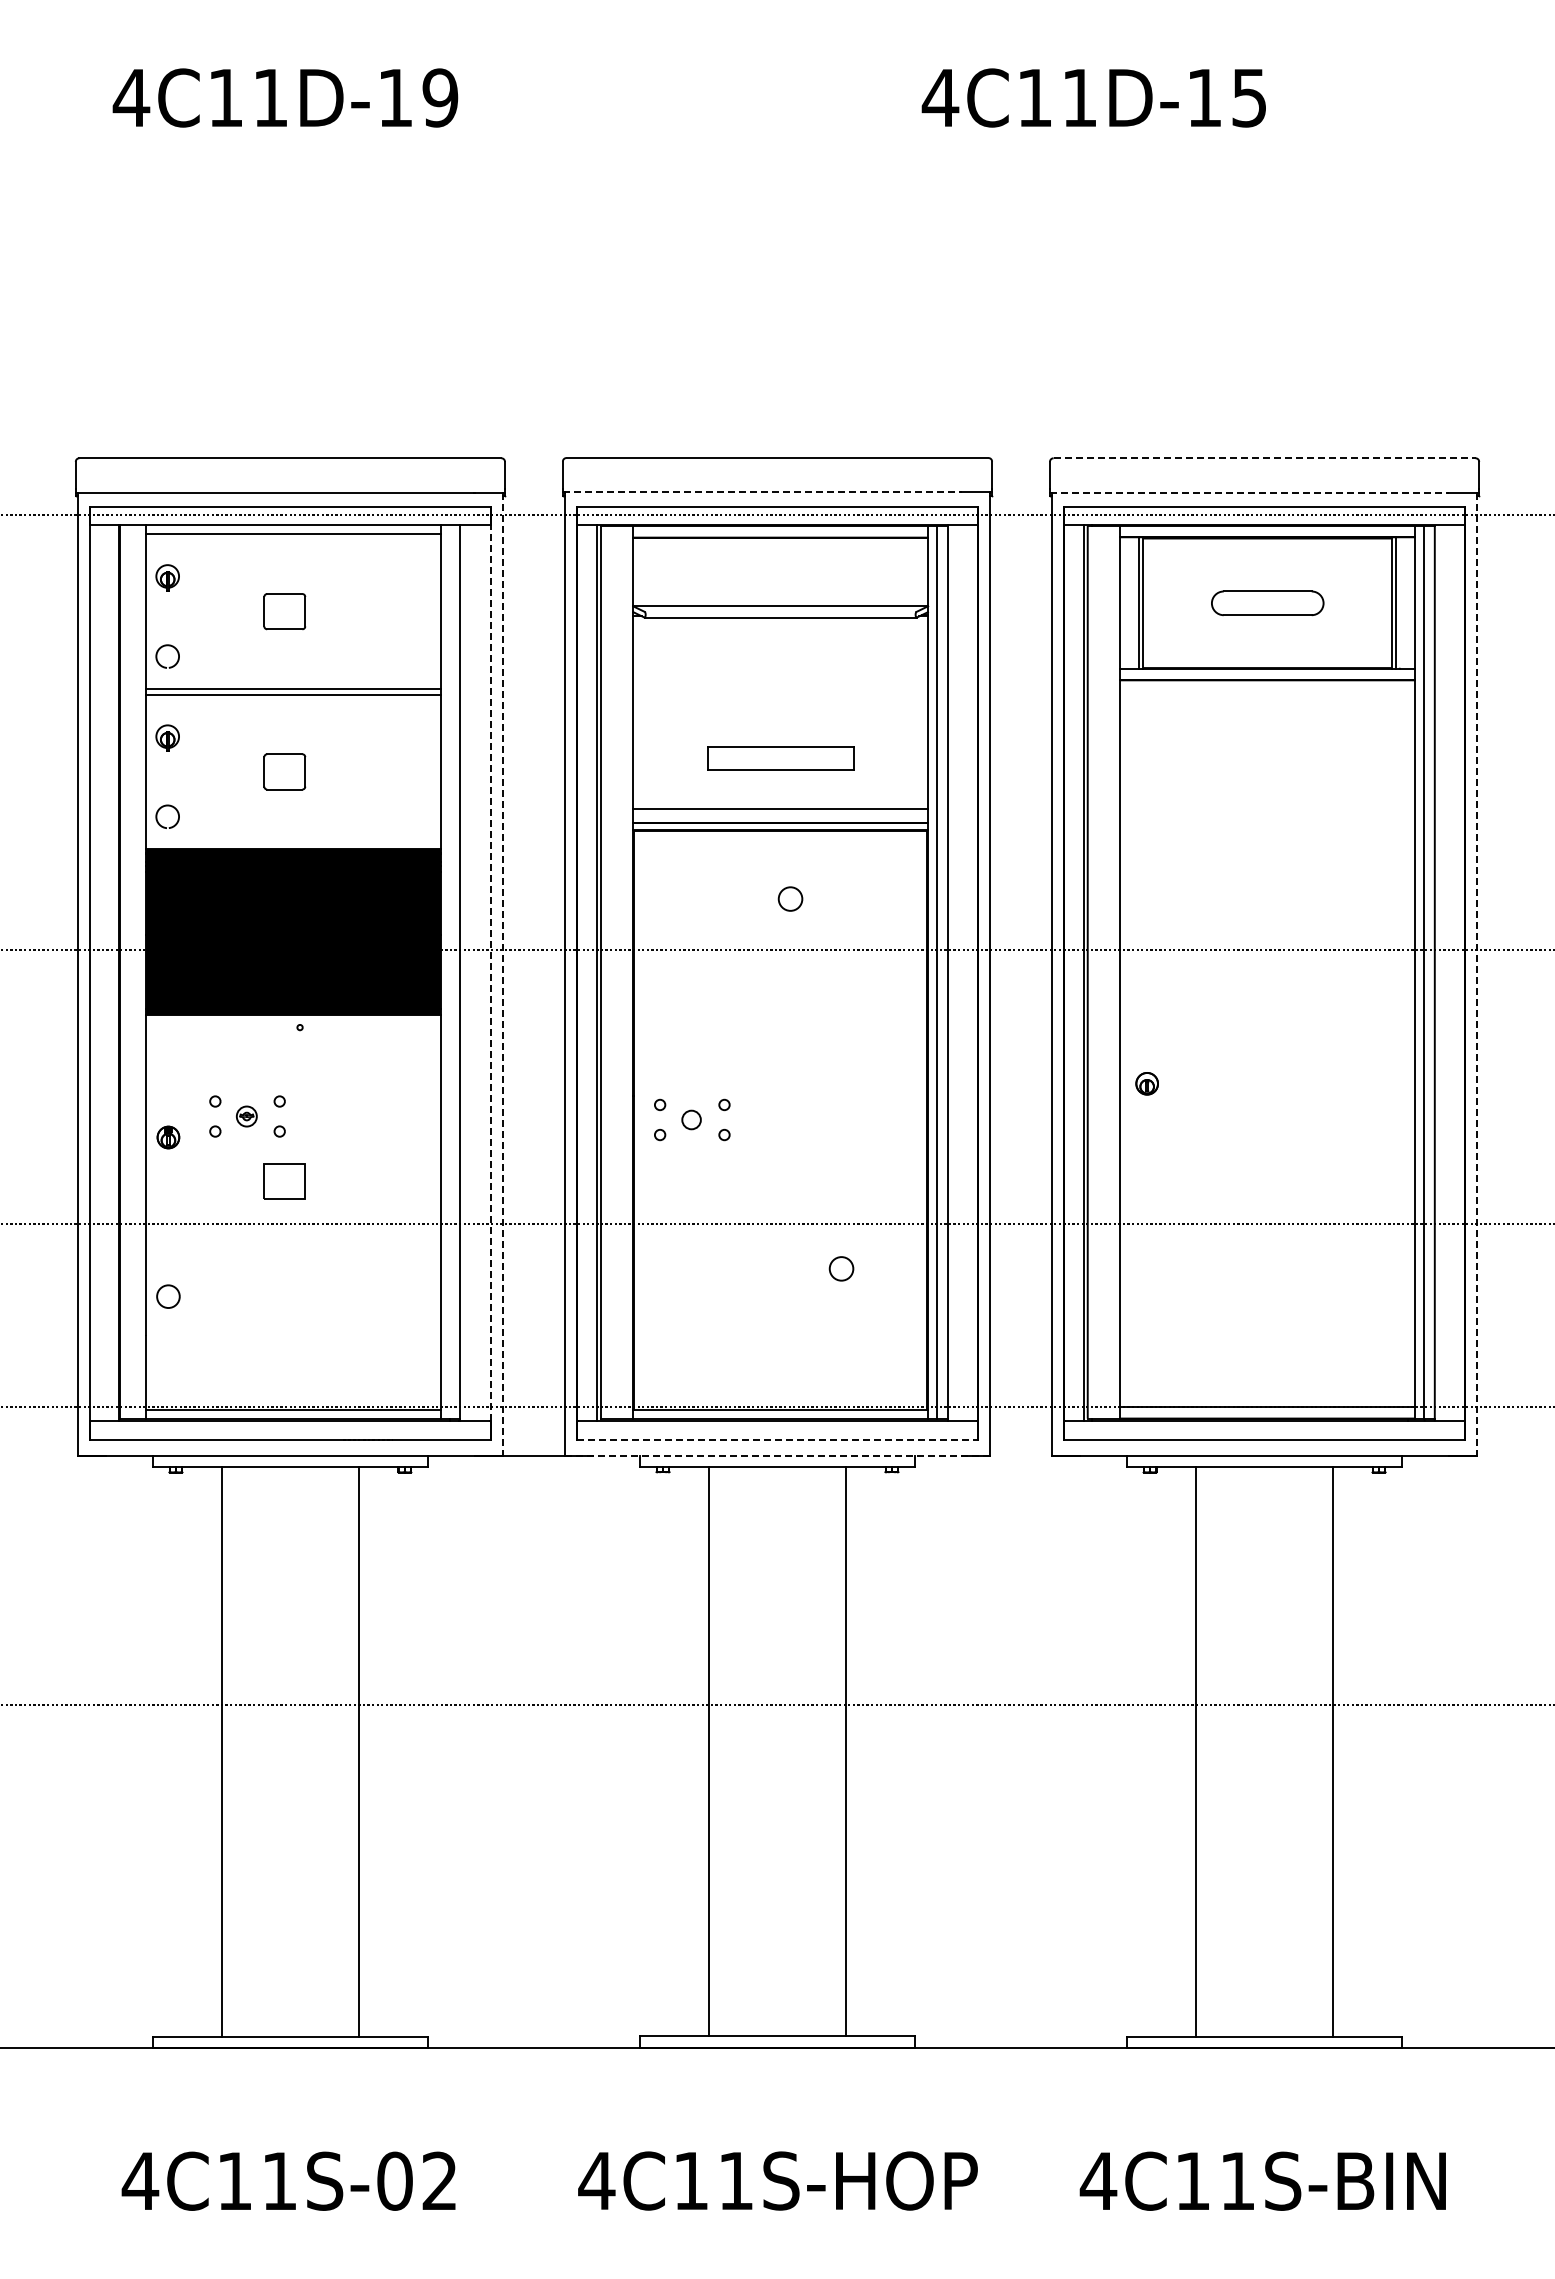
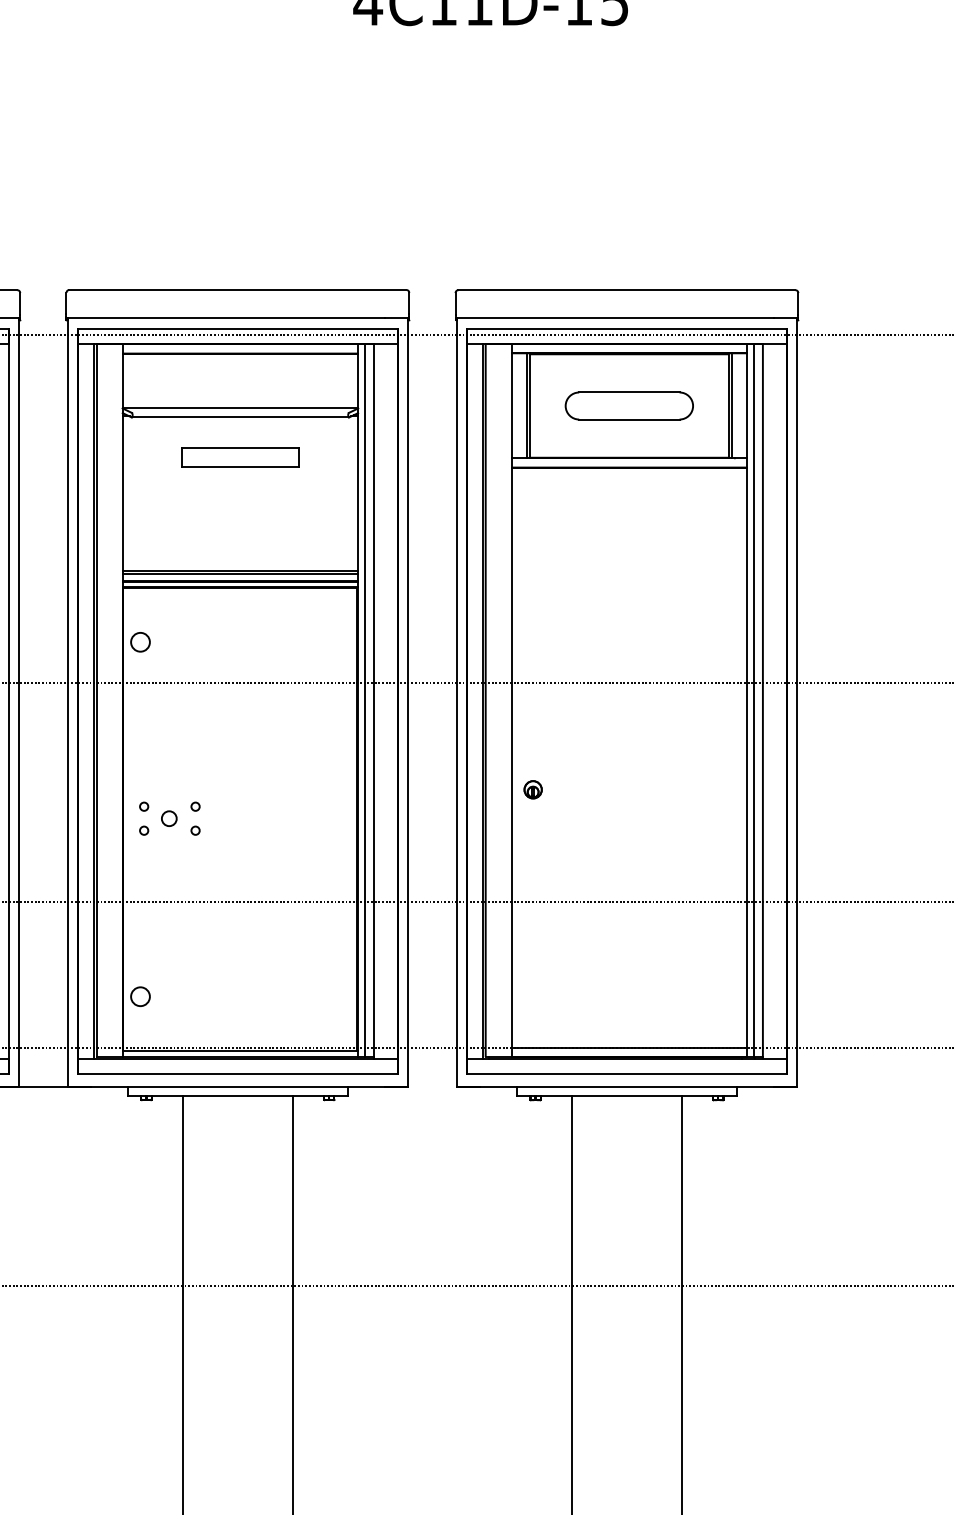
line: (1264, 458) -> (626, 290), dashed -> solid
line: (762, 492) -> (225, 317), dashed -> solid
line: (1249, 492) -> (614, 317), dashed -> solid
part: (1267, 603) -> (629, 406), size x1.43
part: (780, 758) -> (240, 457), moved
line: (780, 813) -> (240, 573), added
circle: (790, 898) -> (140, 641), moved
line: (490, 972) -> (8, 700), dashed -> solid
line: (503, 974) -> (19, 702), dashed -> solid
line: (1477, 974) -> (797, 702), dashed -> solid
circle: (841, 1268) -> (140, 996), moved
line: (777, 1439) -> (237, 1073), dashed -> solid
line: (777, 1455) -> (237, 1086), dashed -> solid

